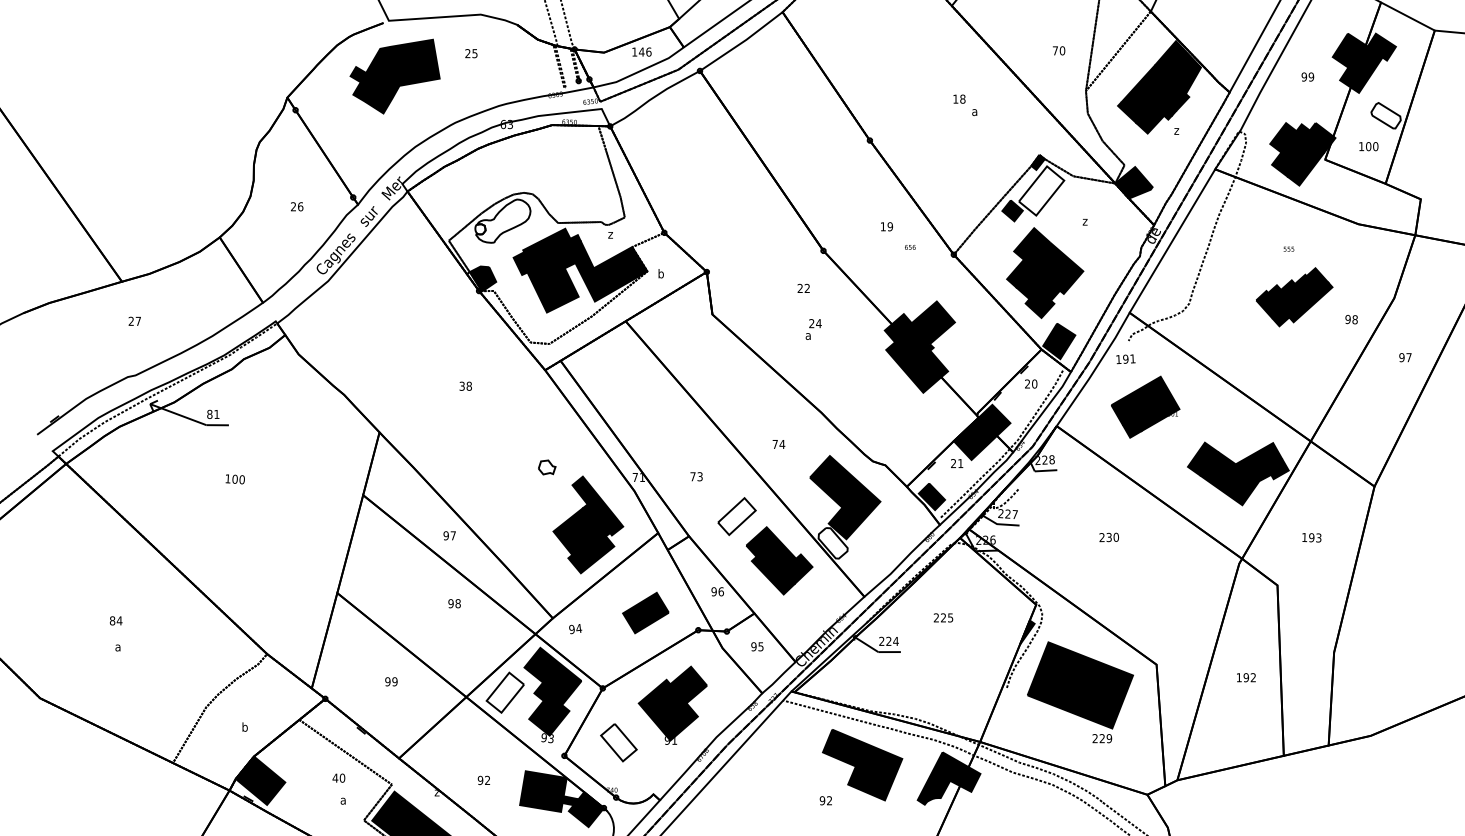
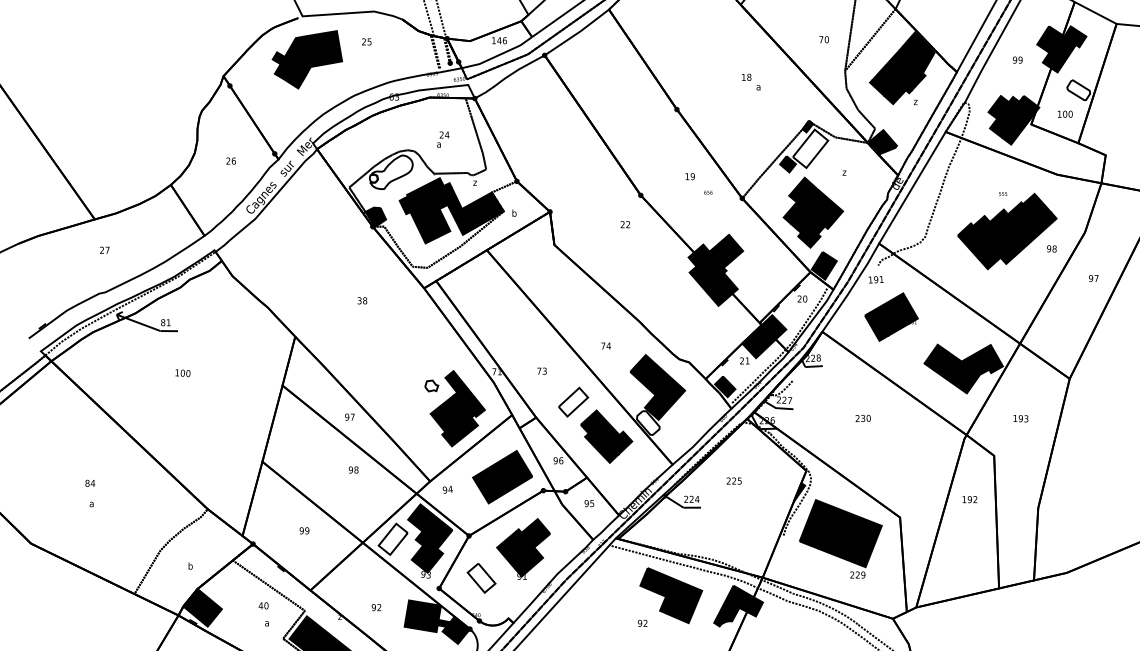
part: (1294, 297) -> (1007, 231), size x1.67
text: (814, 329) -> (443, 139), moved
part: (546, 466) -> (431, 385), moved
part: (645, 613) -> (502, 477), size x1.67
text: (1245, 677) -> (969, 499), moved

